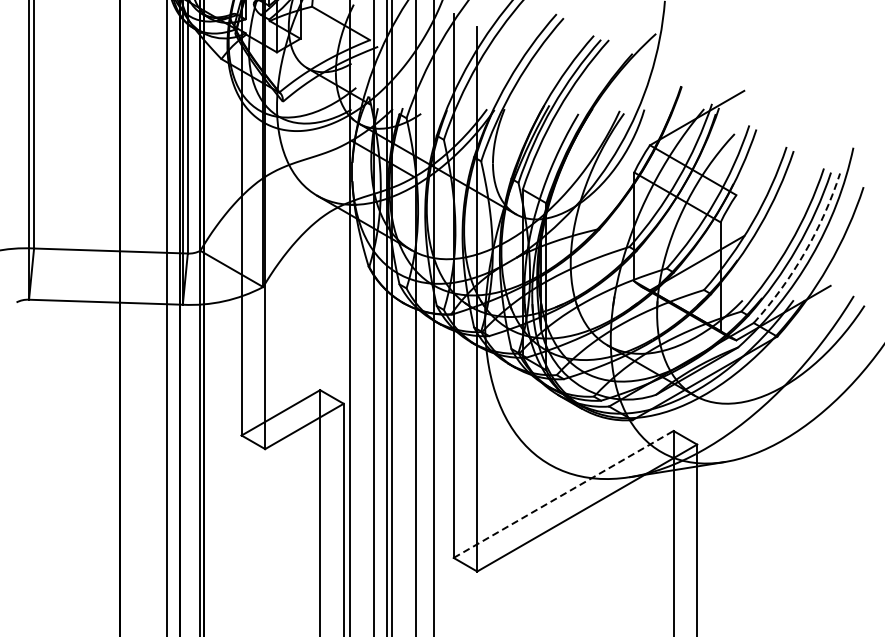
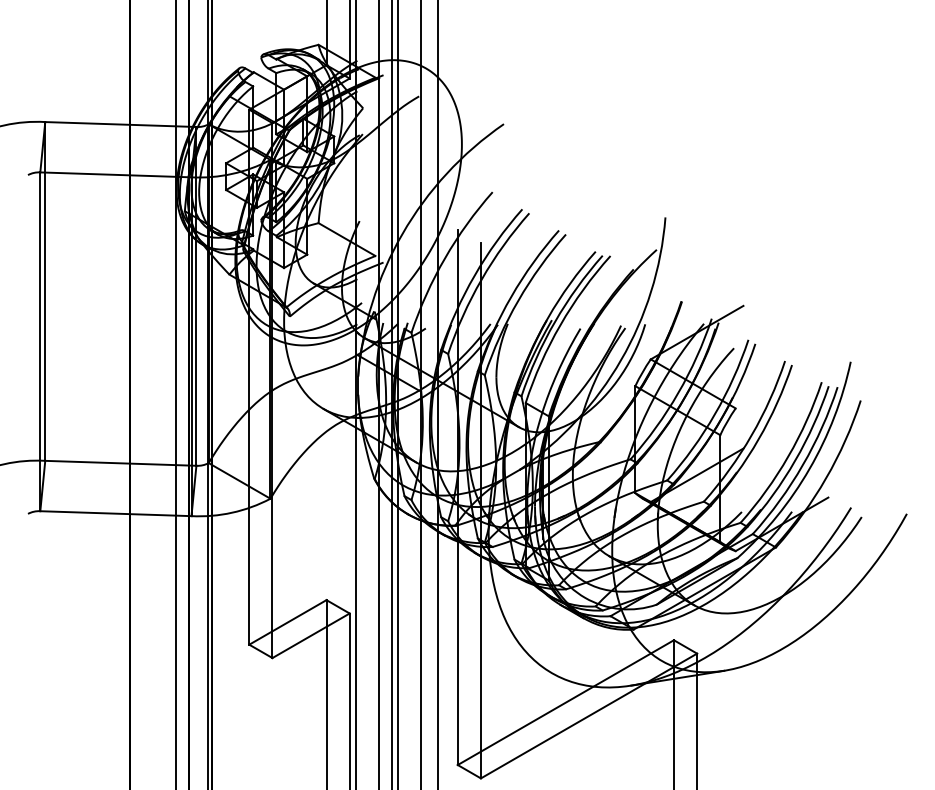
arc: (804, 253) -> (802, 465), dashed -> solid
line: (563, 494) -> (565, 702), dashed -> solid

